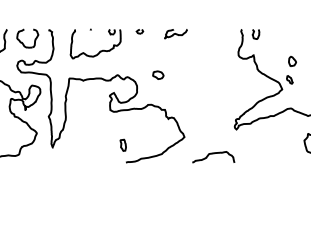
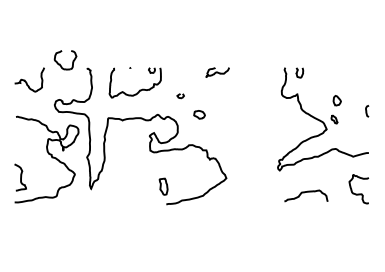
part: (139, 32) -> (180, 96), moved
part: (27, 38) -> (65, 60), moved
part: (123, 145) -> (163, 186), size x1.4
curve: (211, 154) -> (304, 193), moved

